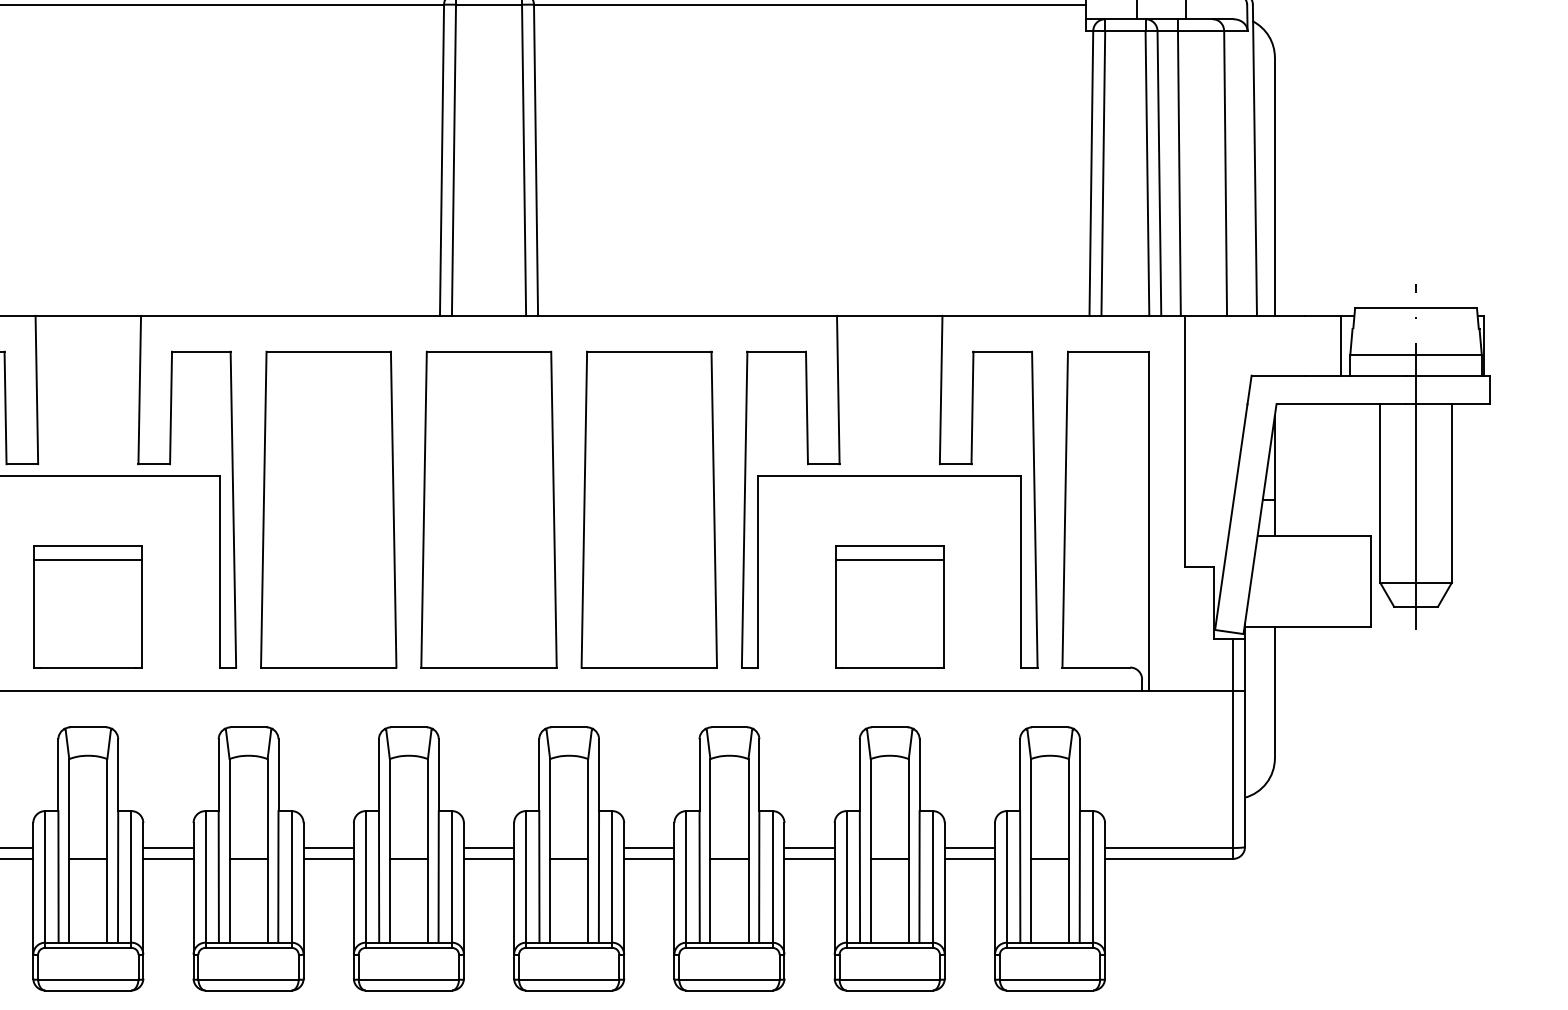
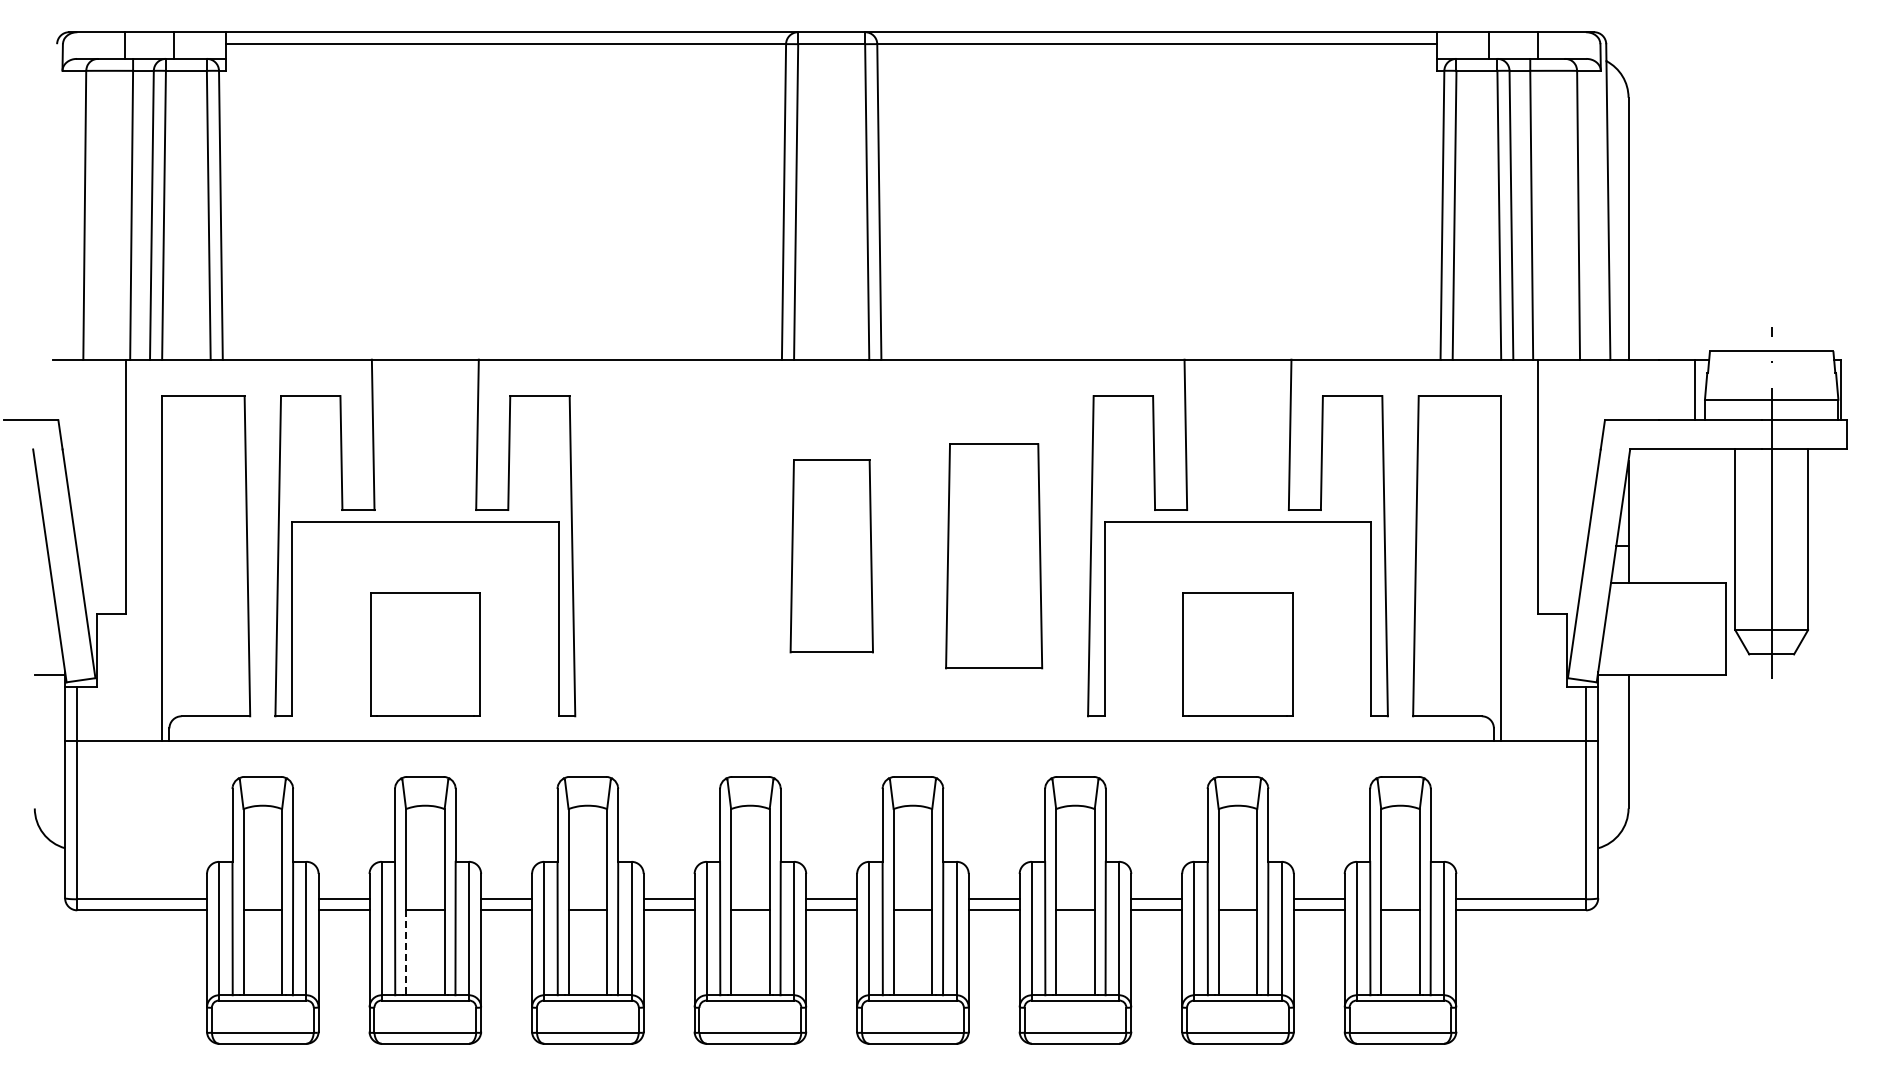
part: (328, 509) -> (668, 556), removed
part: (488, 509) -> (831, 556), size x0.6
part: (648, 509) -> (993, 556), size x0.7
line: (87, 560) -> (424, 607), removed
line: (889, 560) -> (1237, 607), removed
line: (69, 901) -> (406, 953), solid -> dashed

